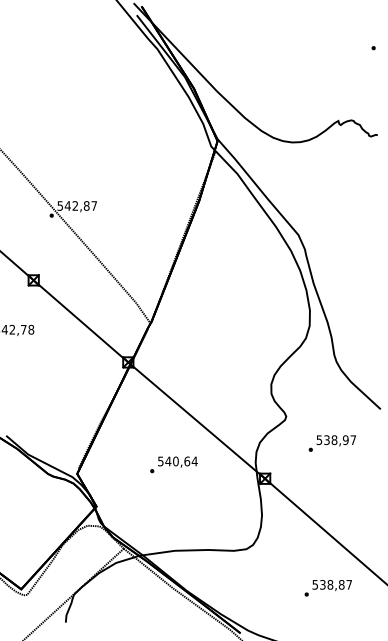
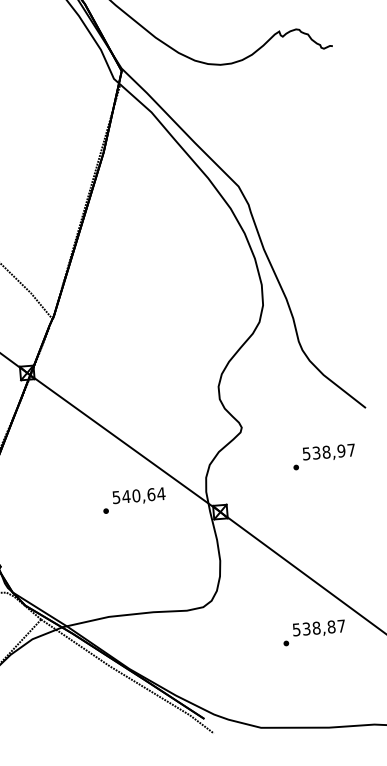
text: (331, 443) -> (322, 456), moved
text: (173, 464) -> (133, 500), moved
text: (327, 588) -> (313, 633), moved

